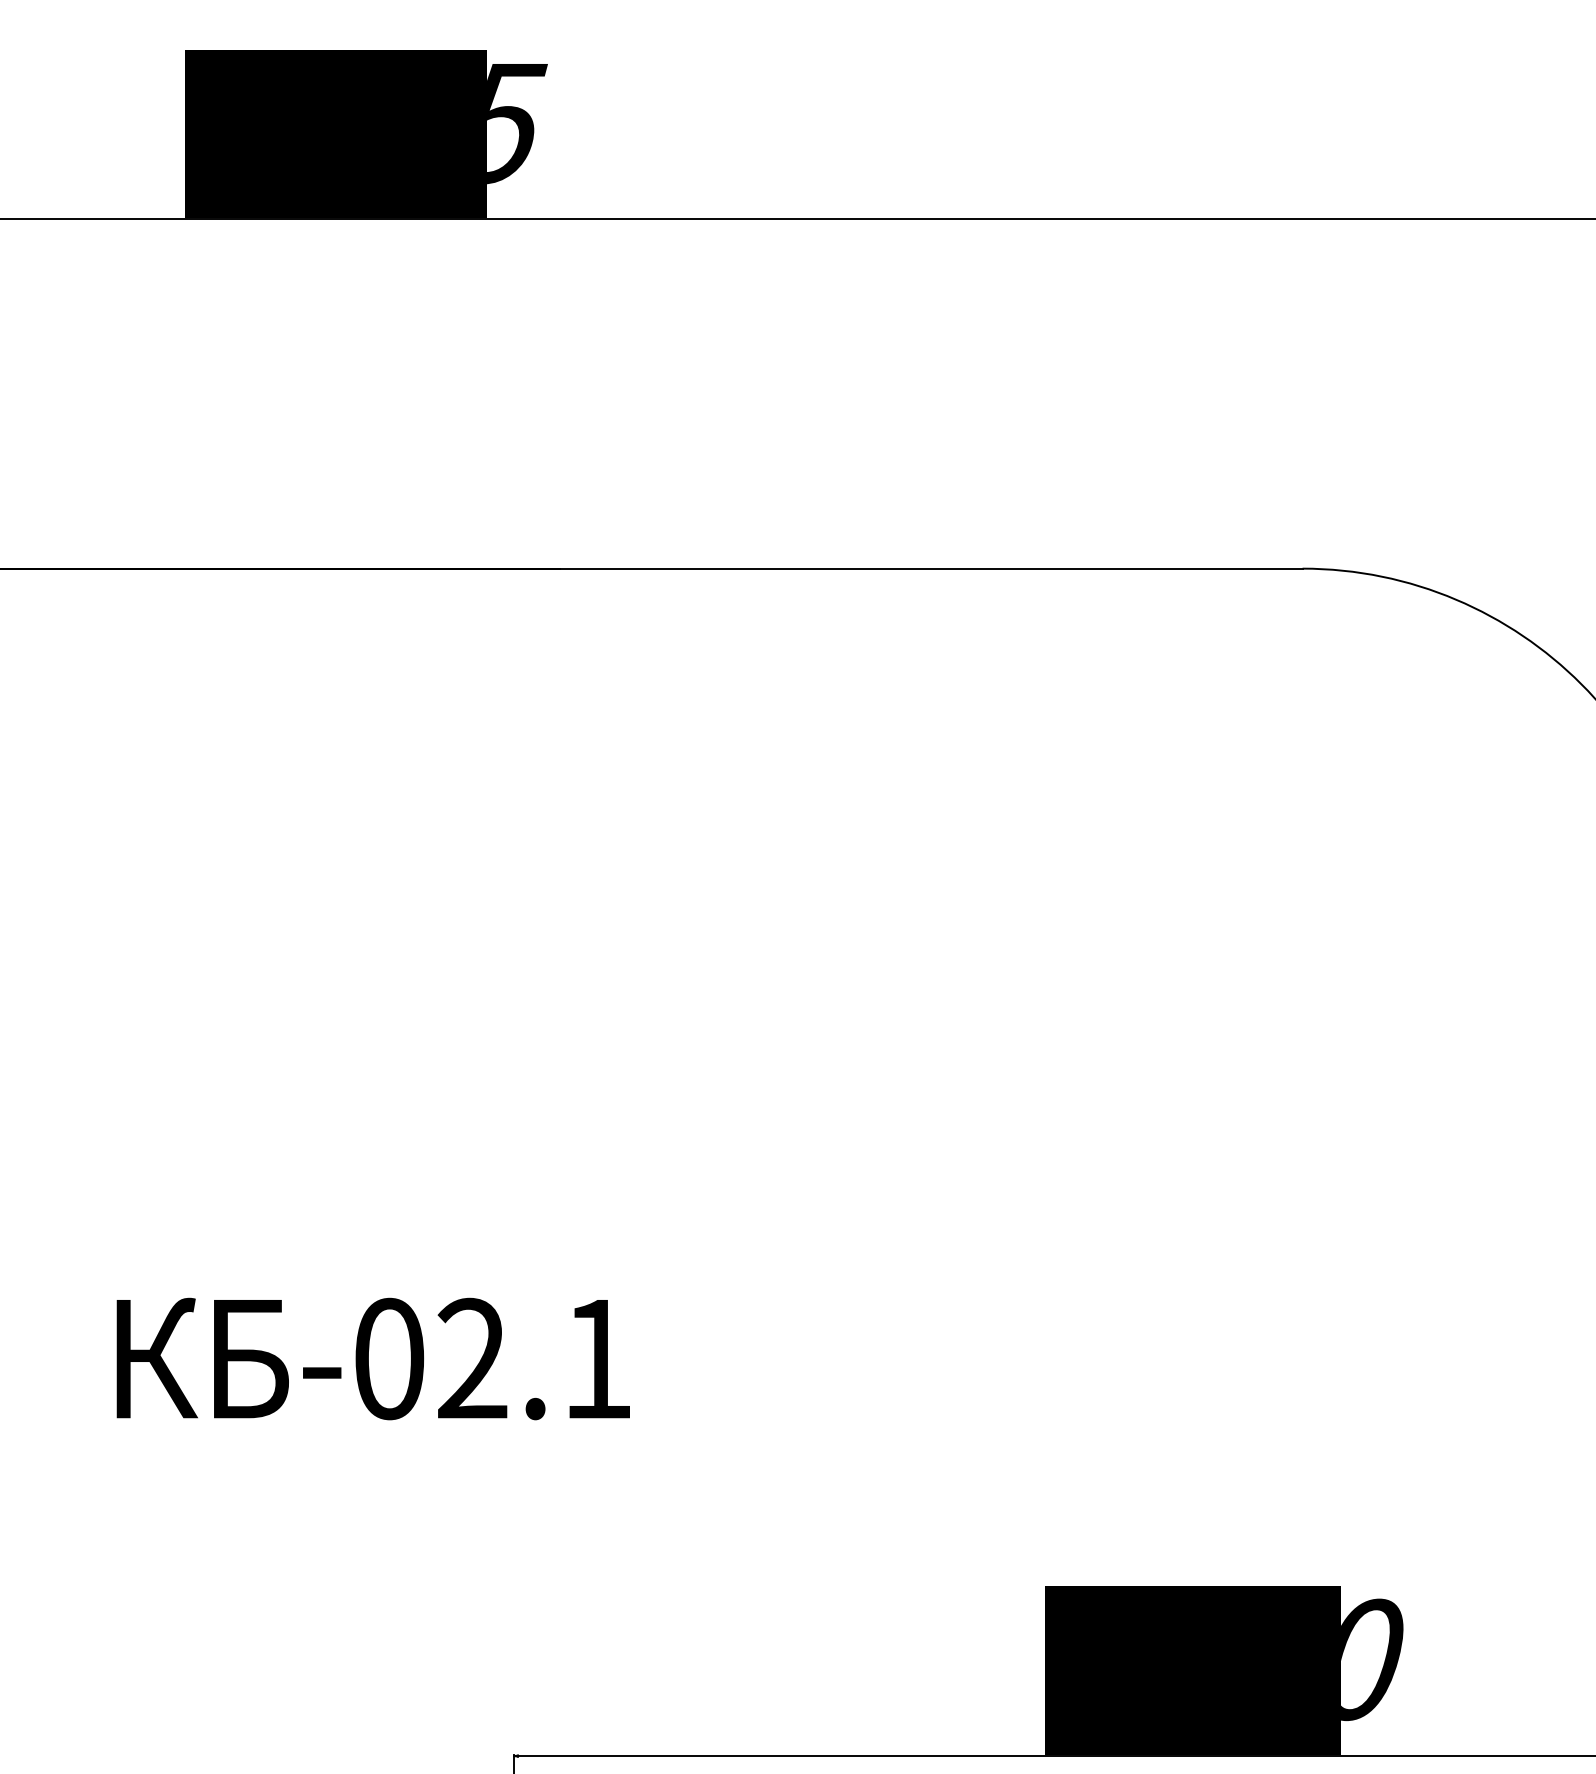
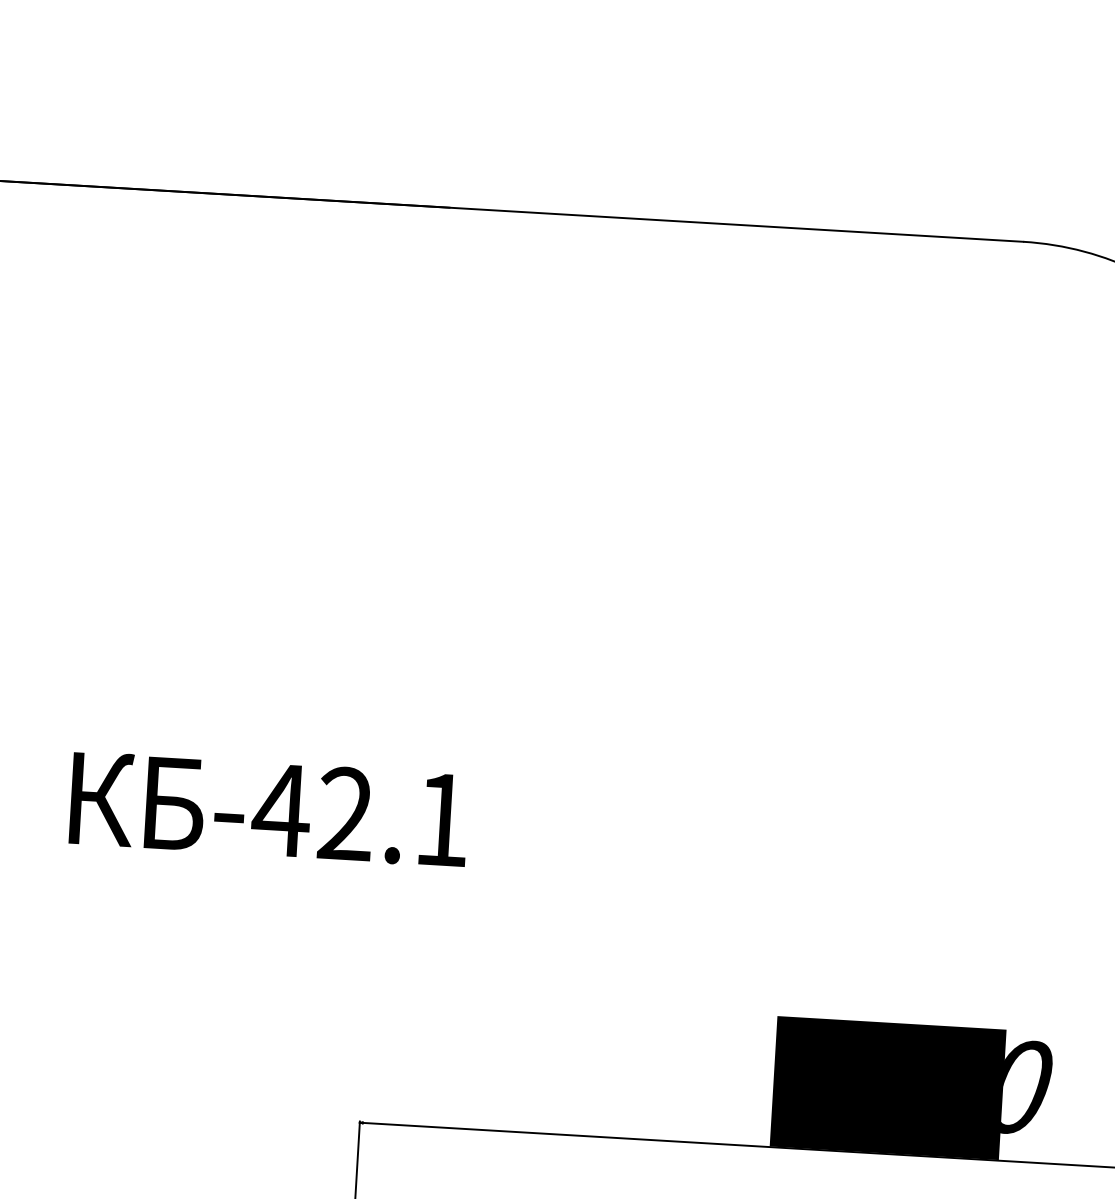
text: (388, 1358) -> (281, 809), -02.1 -> -42.1

